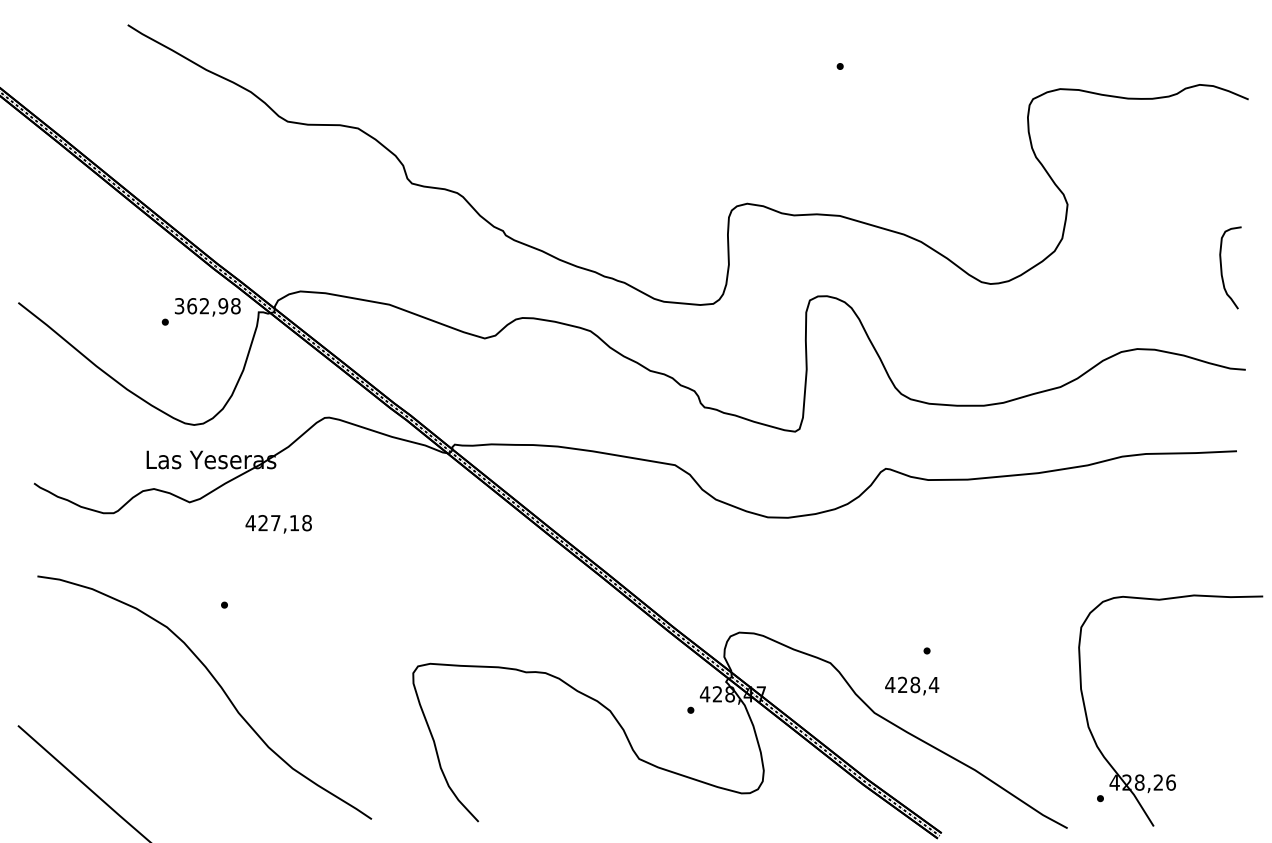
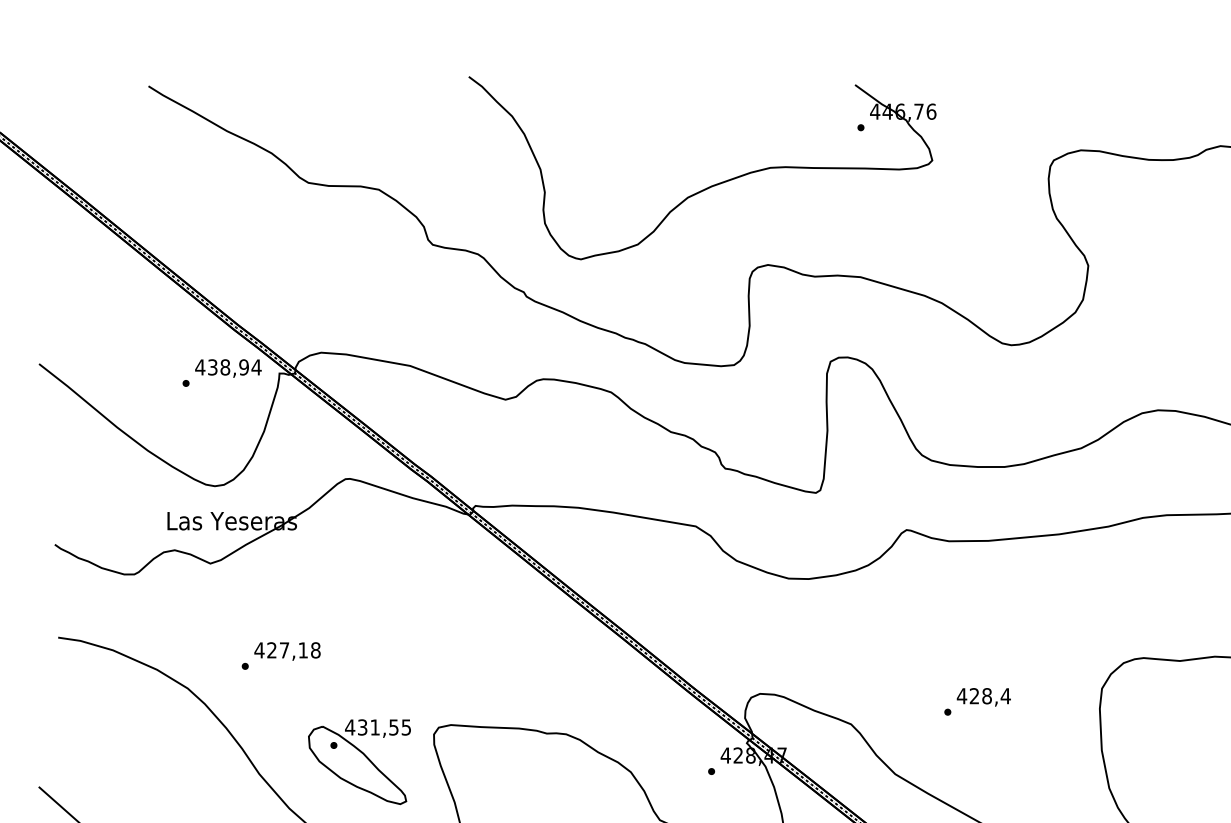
part: (689, 124) -> (710, 185), added
text: (207, 306) -> (228, 367), 362,98 -> 438,94
text: (278, 524) -> (287, 651), moved
text: (912, 685) -> (984, 696), moved
part: (338, 700) -> (359, 761), added

